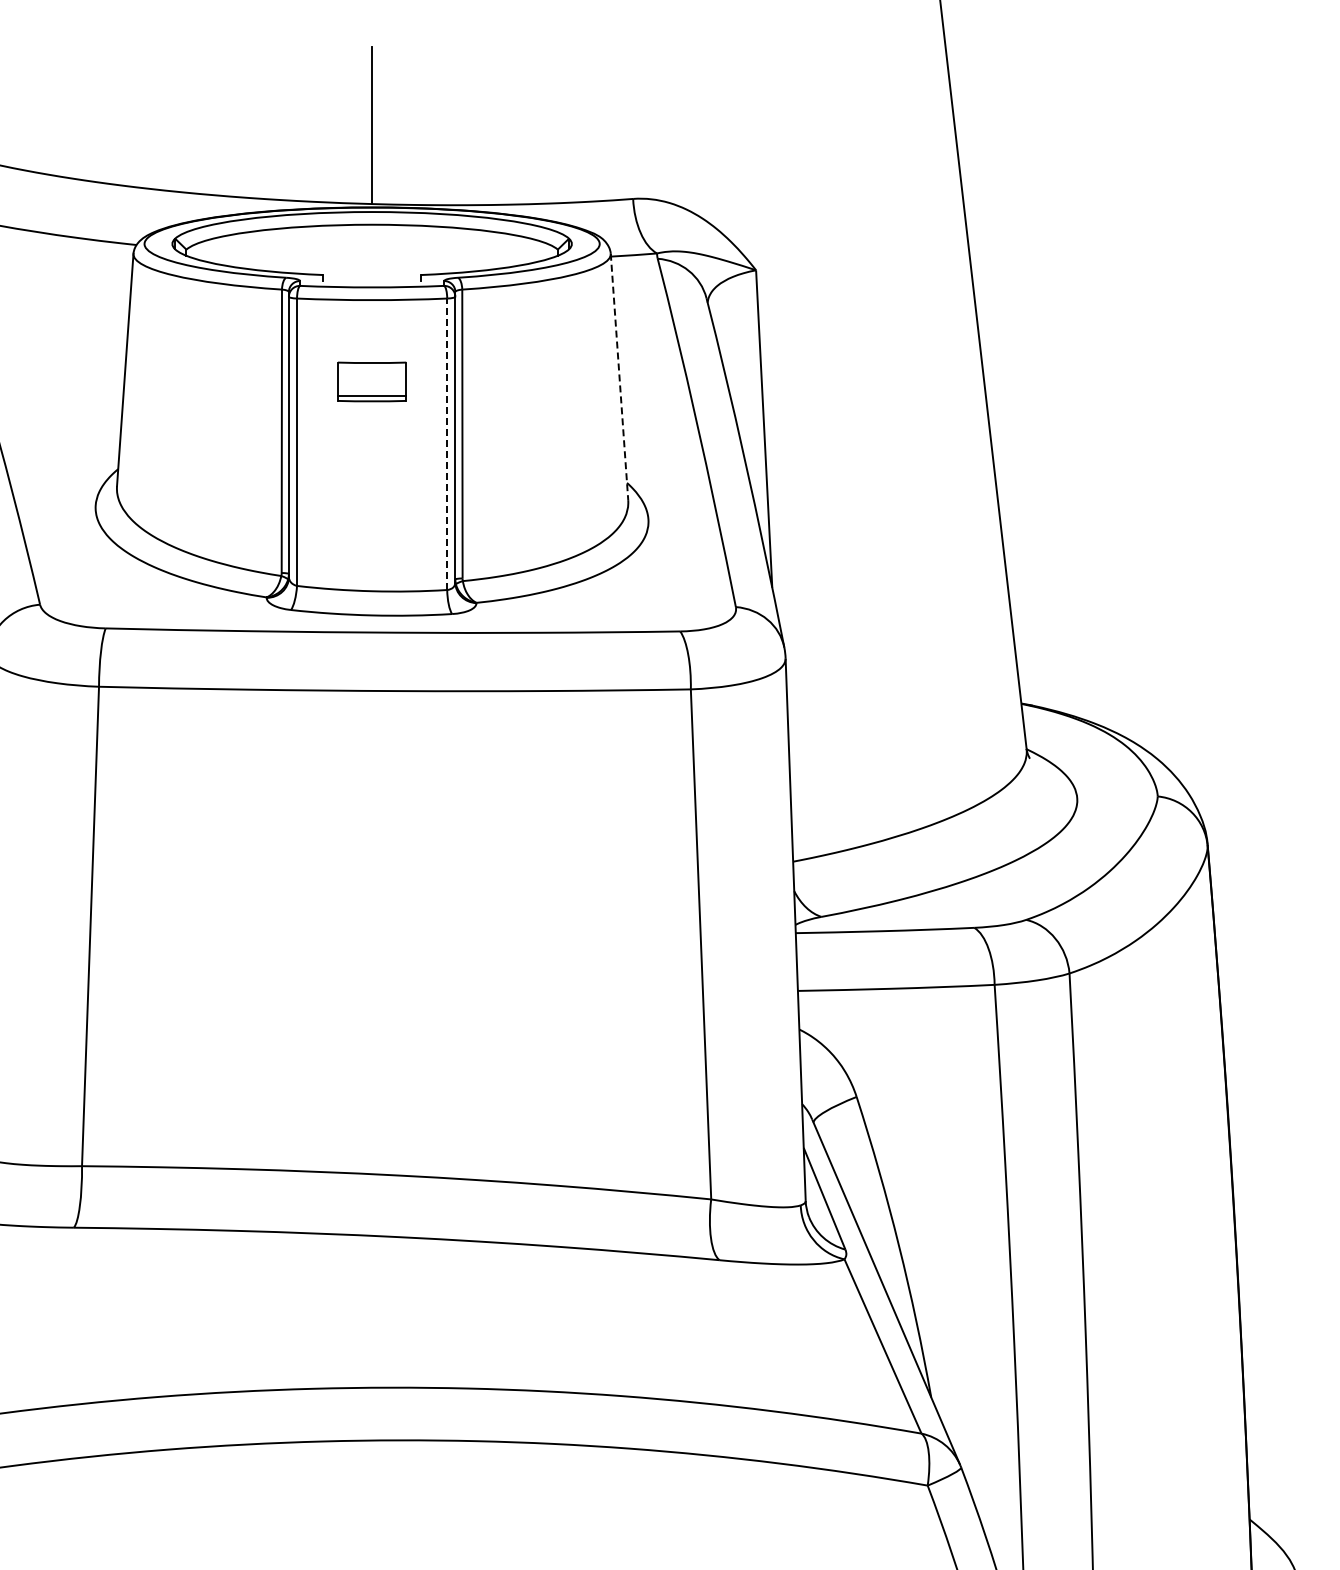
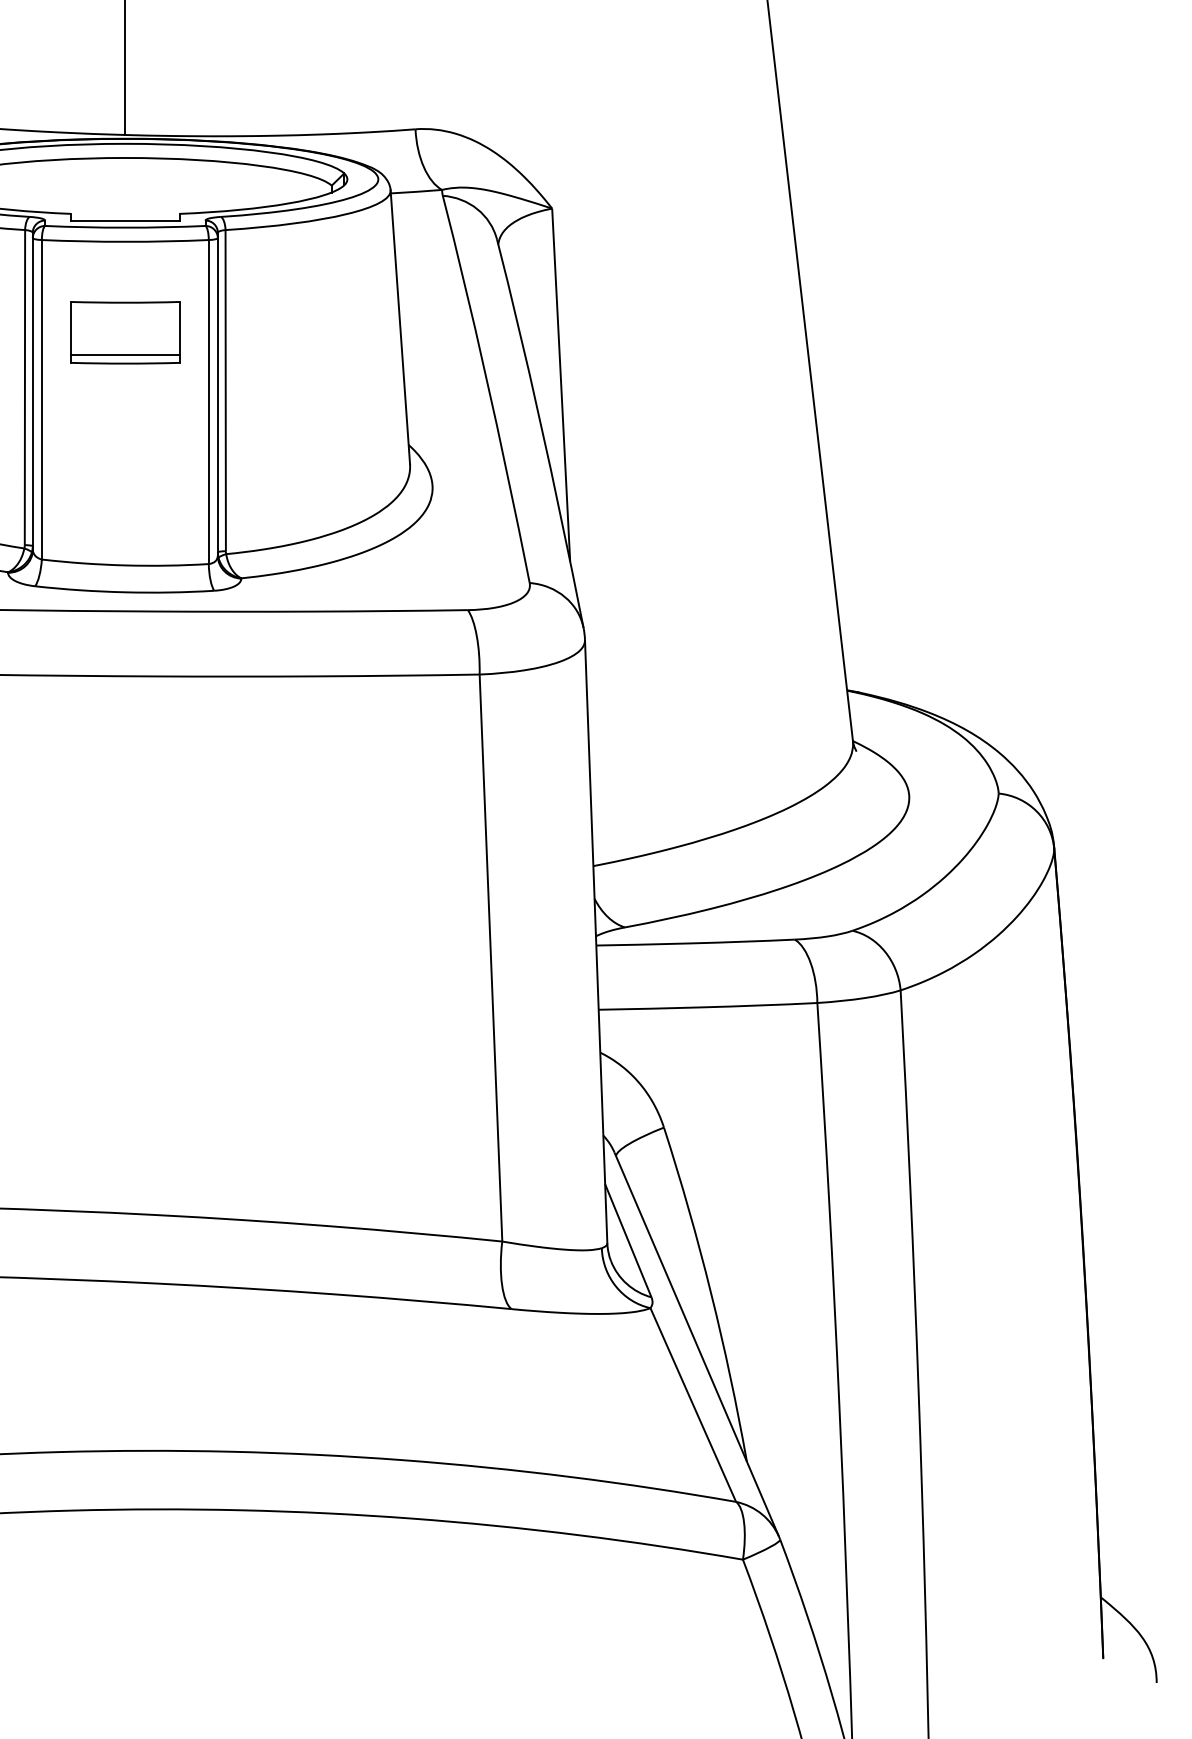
line: (371, 281) -> (124, 221), added
line: (619, 376) -> (400, 326), dashed -> solid
part: (371, 381) -> (124, 332), size x1.43
line: (447, 444) -> (209, 402), dashed -> solid

